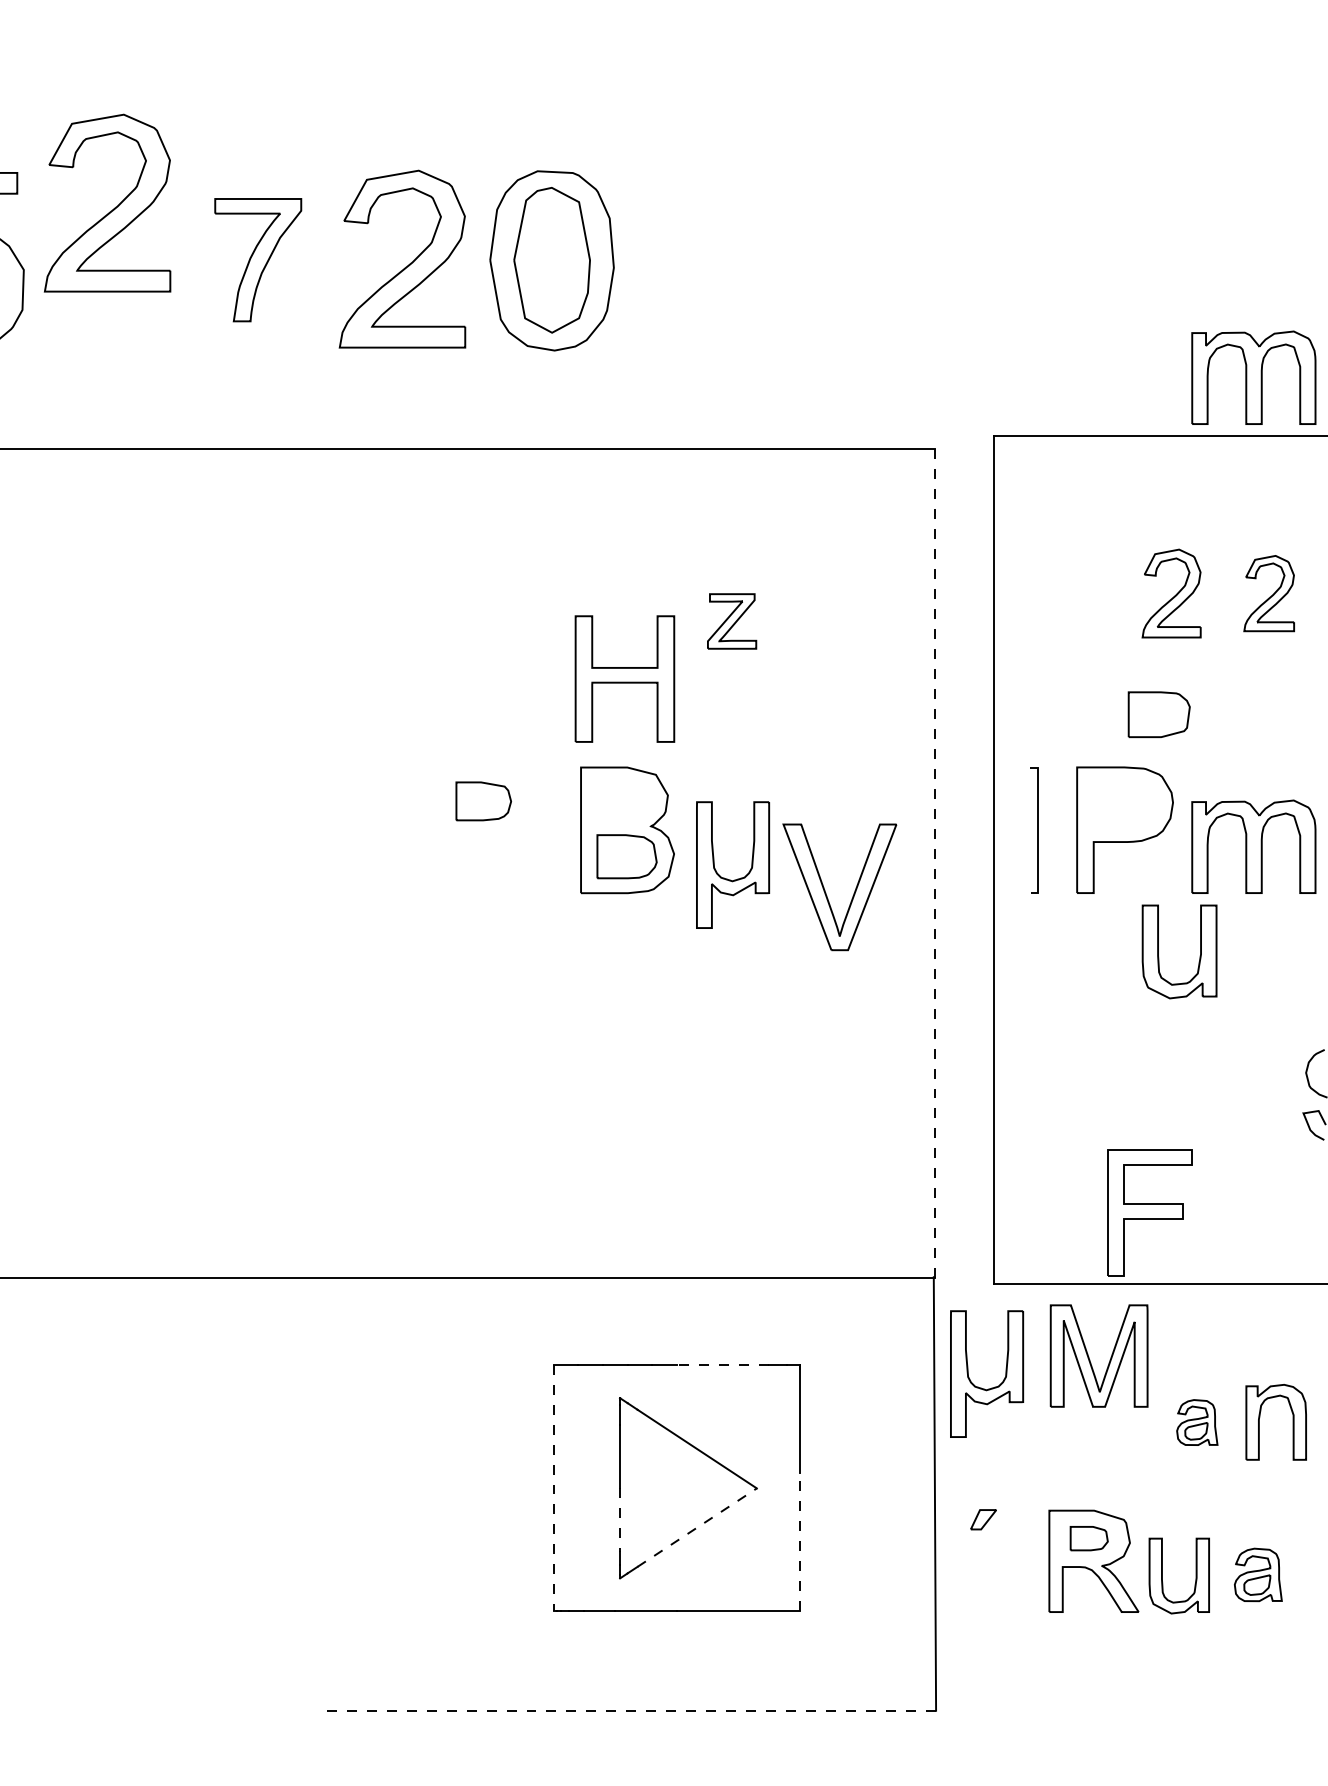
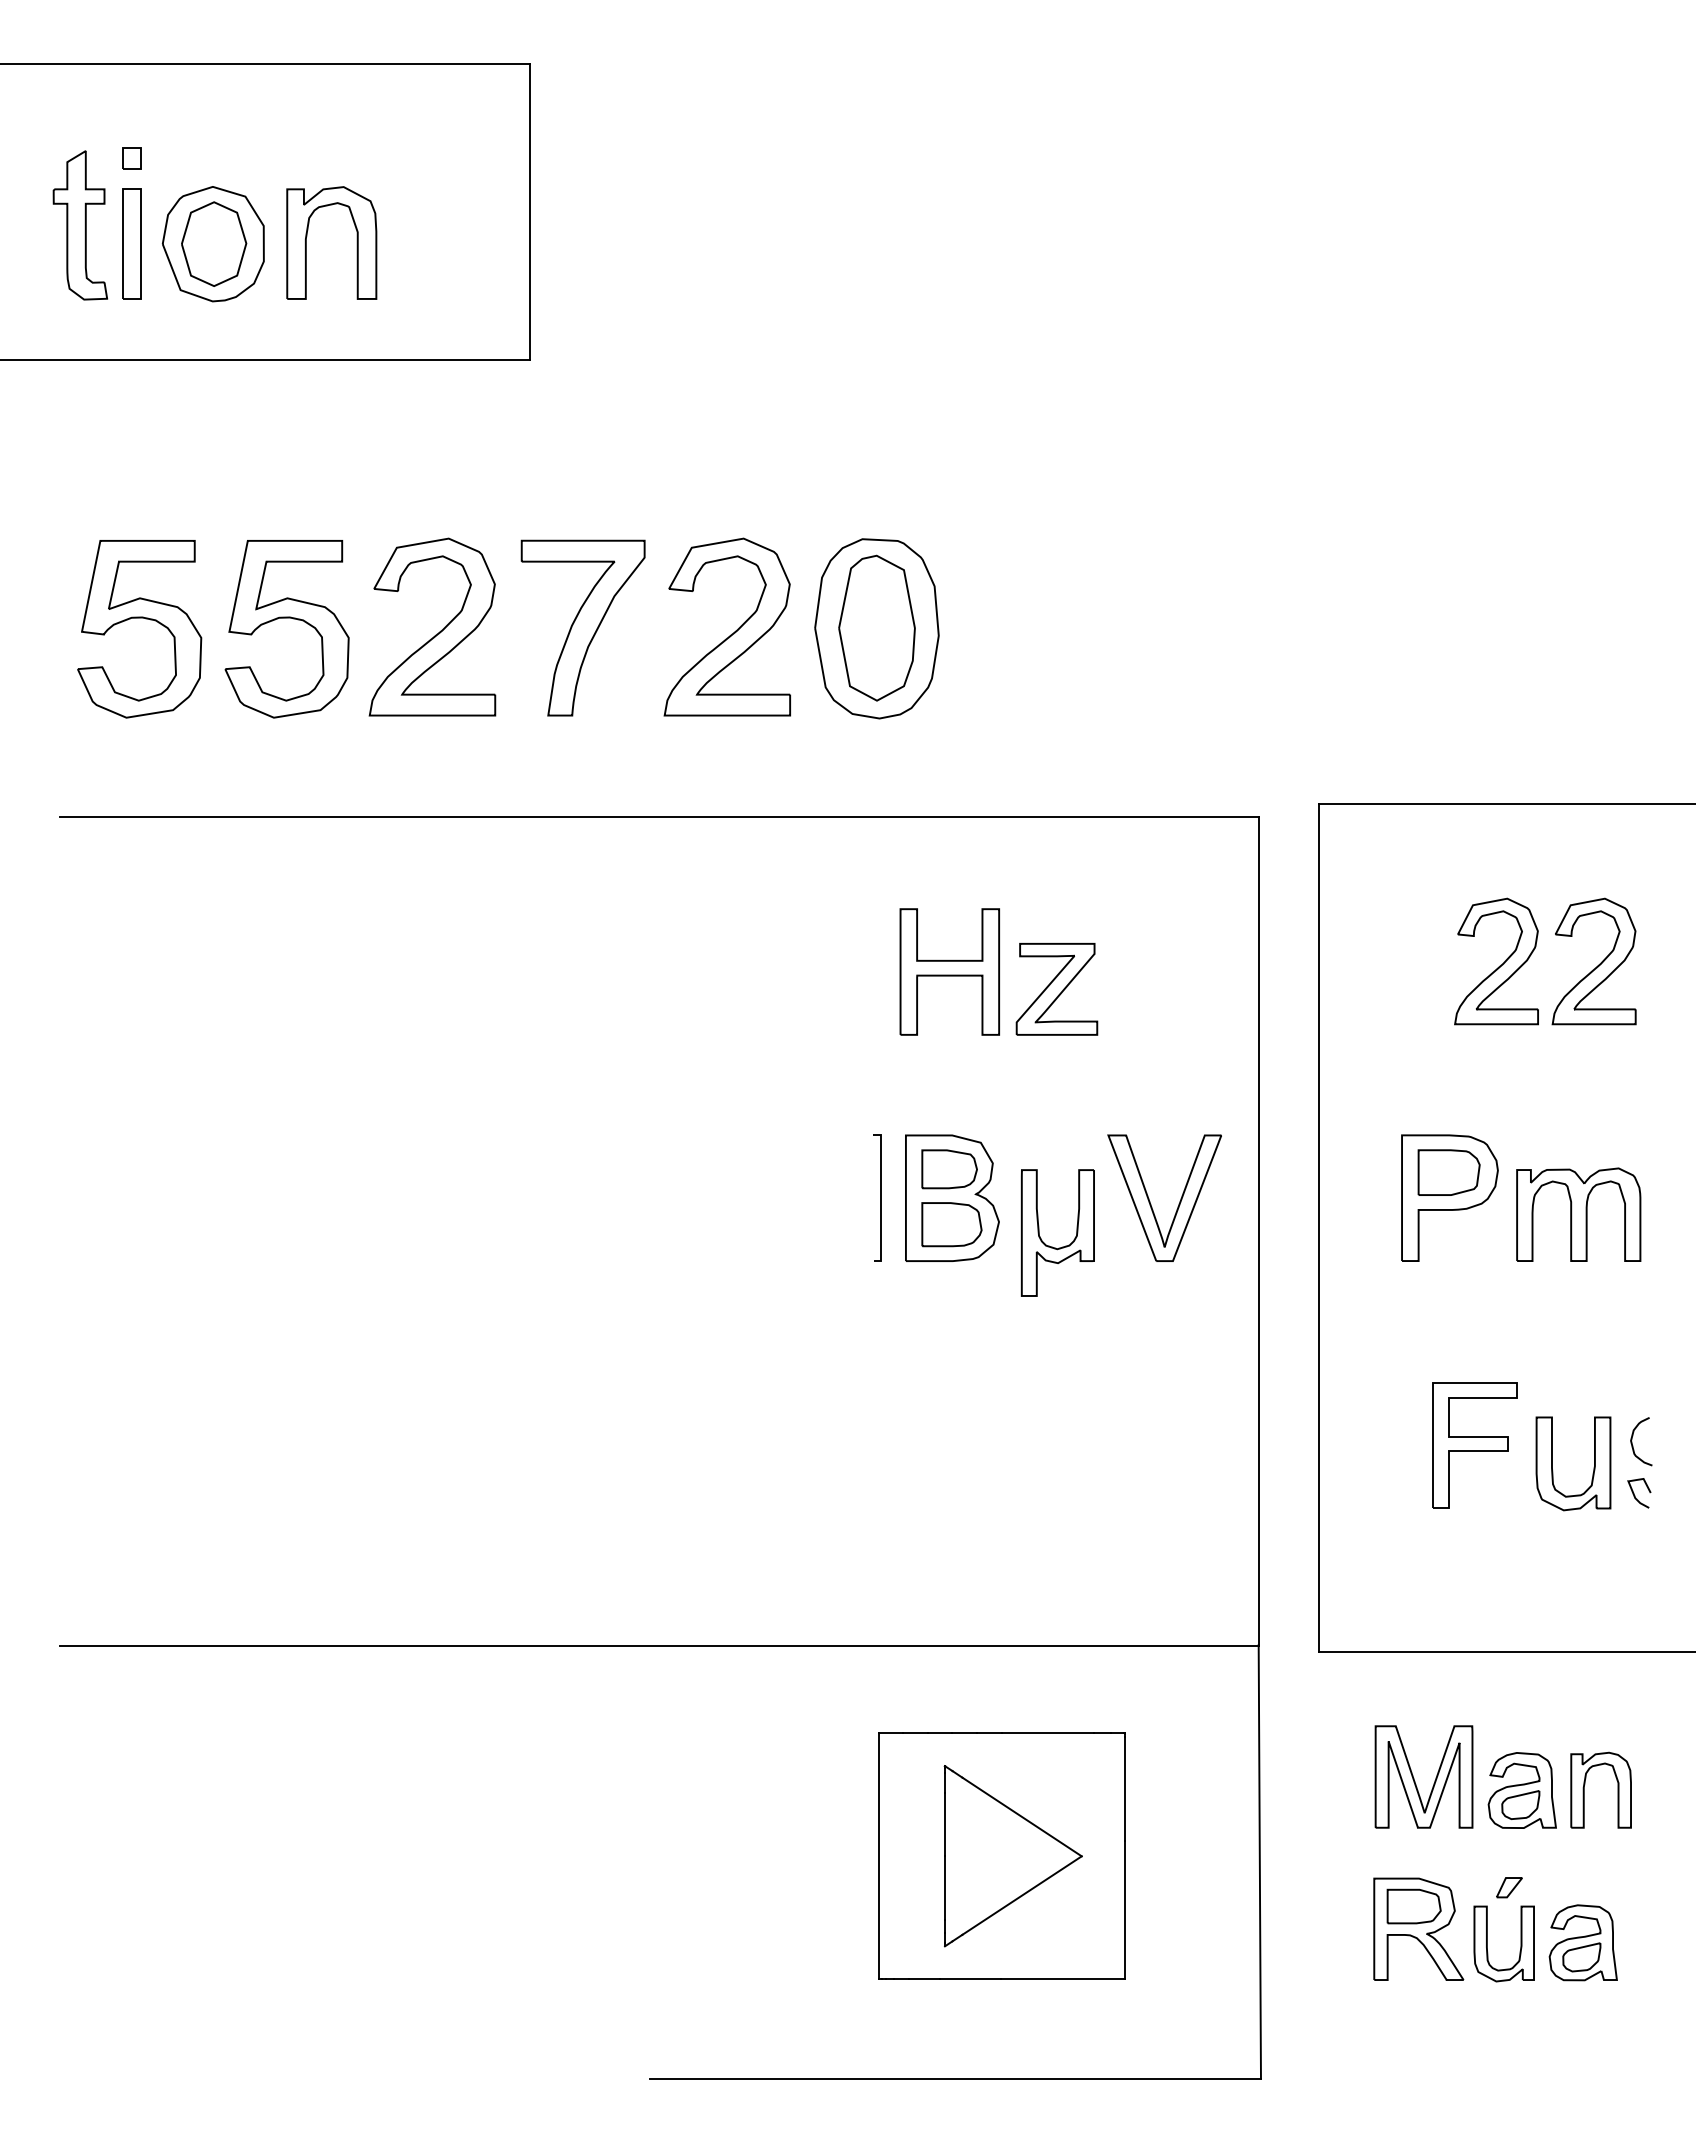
part: (113, 208) -> (438, 632), moved
part: (257, 259) -> (582, 627), size x1.43
part: (1253, 377) -> (1578, 745), removed
part: (1171, 593) -> (1496, 961), size x1.43
part: (1268, 593) -> (1593, 961), size x1.67
part: (731, 621) -> (1056, 989), size x1.67
part: (624, 678) -> (949, 971), moved
part: (1158, 714) -> (1448, 1172), moved
part: (483, 801) -> (949, 1169), moved
curve: (1037, 829) -> (880, 1197), moved
line: (934, 864) -> (1259, 1232), dashed -> solid
part: (825, 890) -> (1150, 1201), moved
part: (1199, 955) -> (1593, 1467), moved
part: (1149, 1212) -> (1474, 1445), moved
part: (1089, 1357) -> (1414, 1778), moved
line: (722, 1364) -> (1047, 1732), dashed -> solid
part: (981, 1387) -> (1306, 1755), removed
part: (1196, 1422) -> (1521, 1790), size x1.67
line: (553, 1488) -> (878, 1856), dashed -> solid
line: (619, 1519) -> (944, 1887), dashed -> solid
part: (983, 1519) -> (1509, 1887), moved
line: (697, 1527) -> (1022, 1895), dashed -> solid
part: (1088, 1538) -> (1413, 1906), size x1.43
line: (799, 1541) -> (1124, 1909), dashed -> solid
part: (1257, 1574) -> (1582, 1942), size x1.43
line: (630, 1710) -> (955, 2078), dashed -> solid

